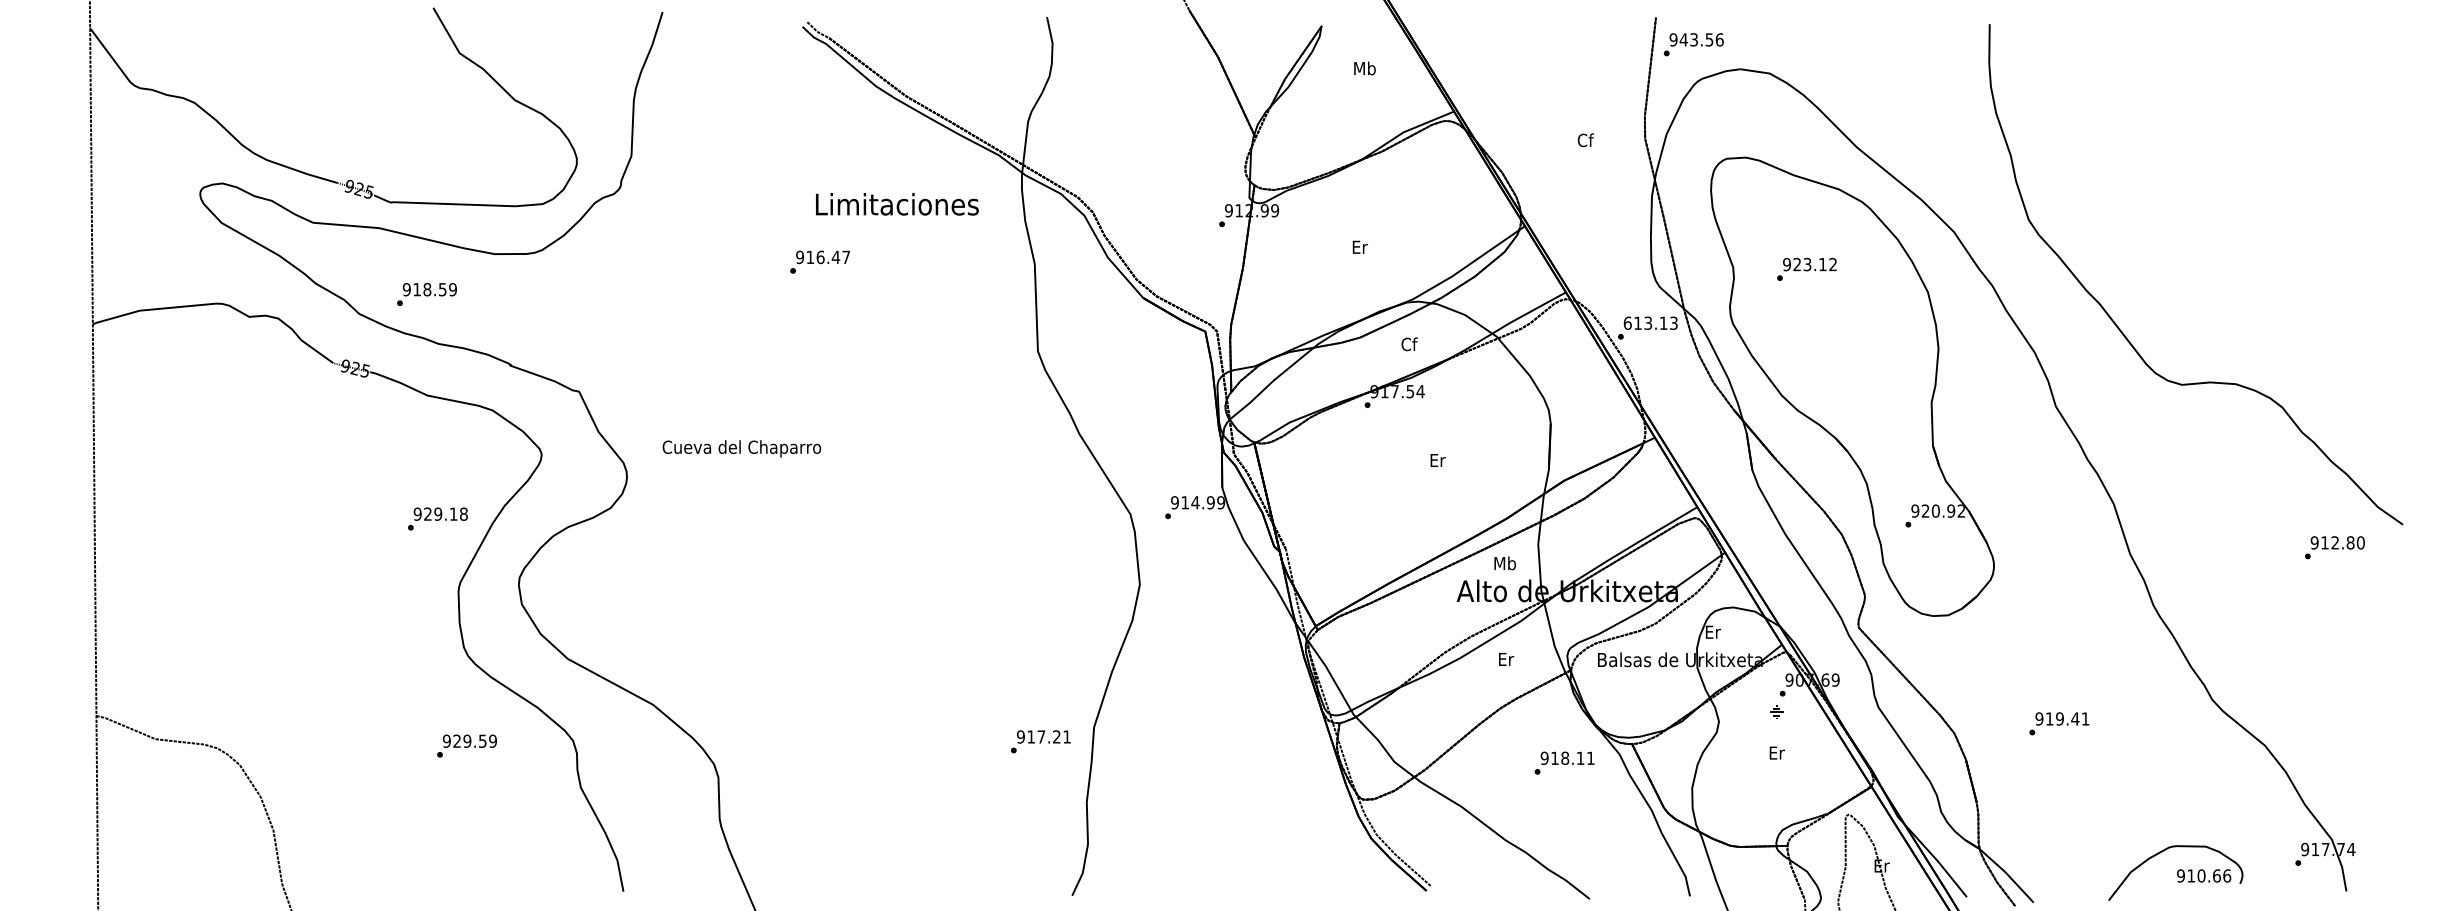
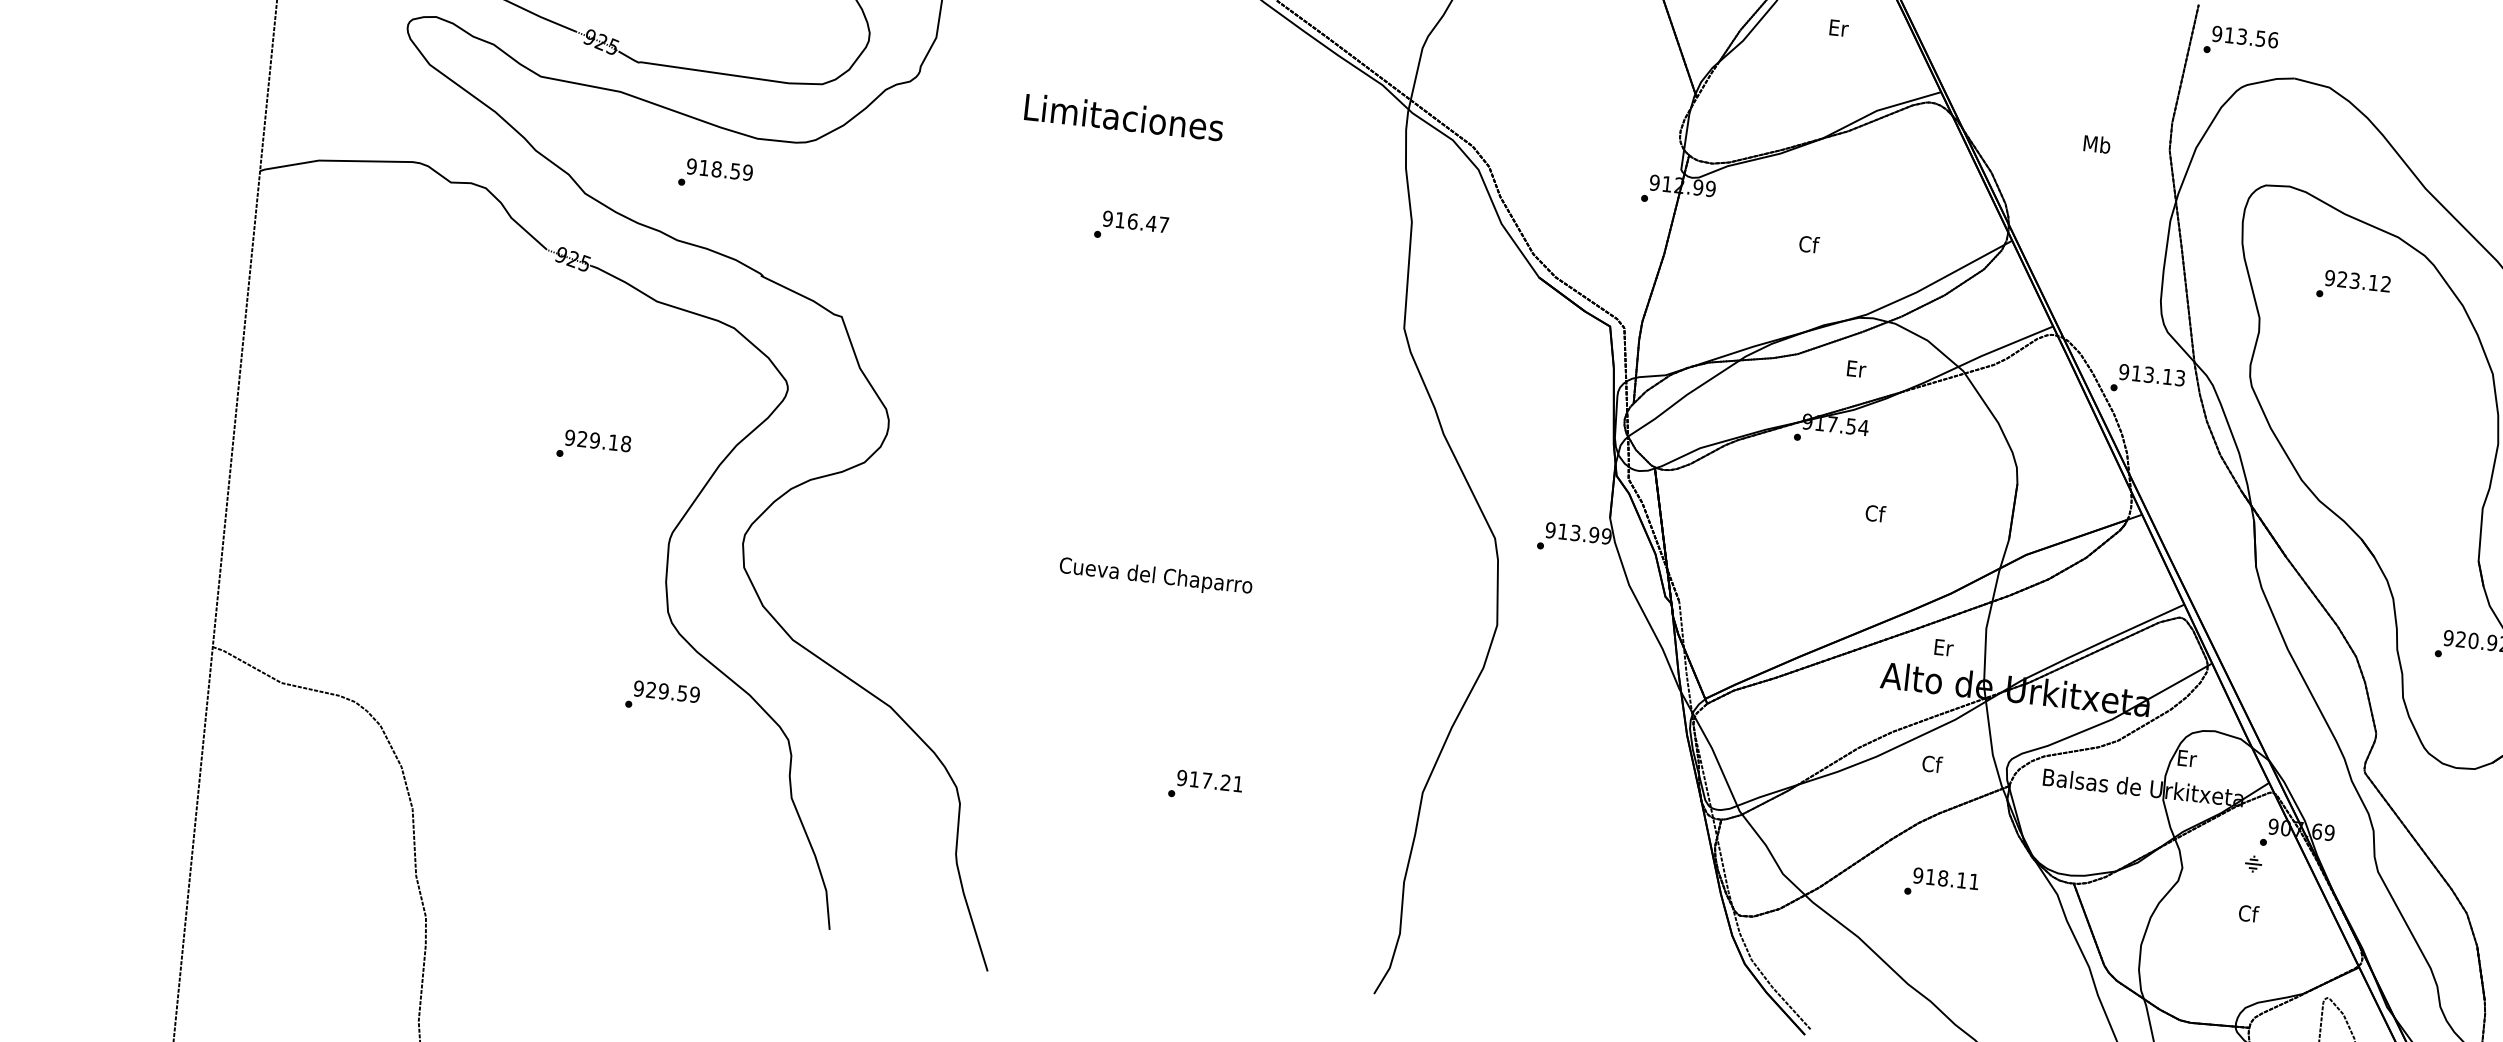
text: (1683, 39) -> (2229, 34), 943.56 -> 913.56
text: (1364, 68) -> (1838, 28), Mb -> Er
text: (1585, 140) -> (2096, 144), Cf -> Mb
text: (897, 204) -> (1124, 117), moved
text: (1360, 246) -> (1809, 243), Er -> Cf
text: (819, 261) -> (1130, 226), moved
text: (1806, 268) -> (2353, 285), moved
text: (426, 294) -> (715, 175), moved
text: (1627, 322) -> (2123, 371), 613.13 -> 913.13
text: (1409, 344) -> (1856, 369), Cf -> Er
text: (741, 448) -> (1155, 576), moved
text: (1438, 460) -> (1876, 513), Er -> Cf
text: (1195, 502) -> (1575, 532), 914.99 -> 913.99
text: (437, 518) -> (593, 445), moved
text: (1504, 563) -> (1942, 647), Mb -> Er
text: (1506, 659) -> (1932, 764), Er -> Cf
text: (1040, 741) -> (1205, 786), moved
text: (466, 745) -> (662, 696), moved
text: (1777, 752) -> (2249, 913), Er -> Cf
text: (1564, 762) -> (1941, 883), moved

